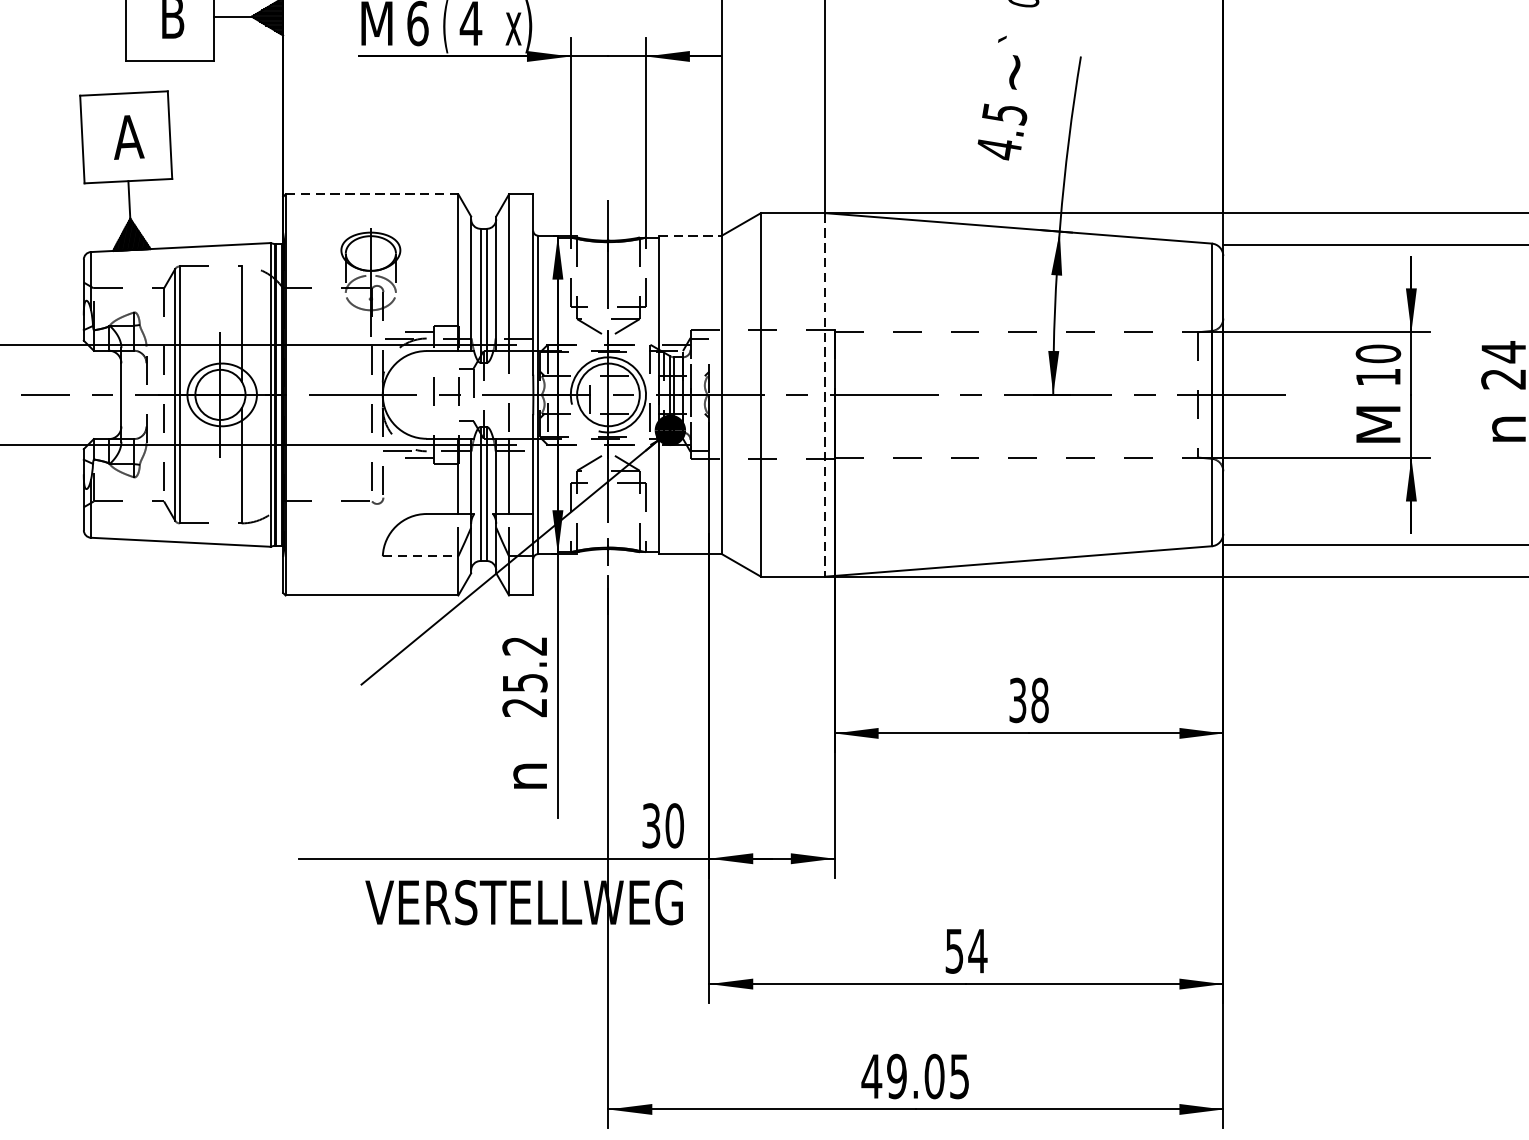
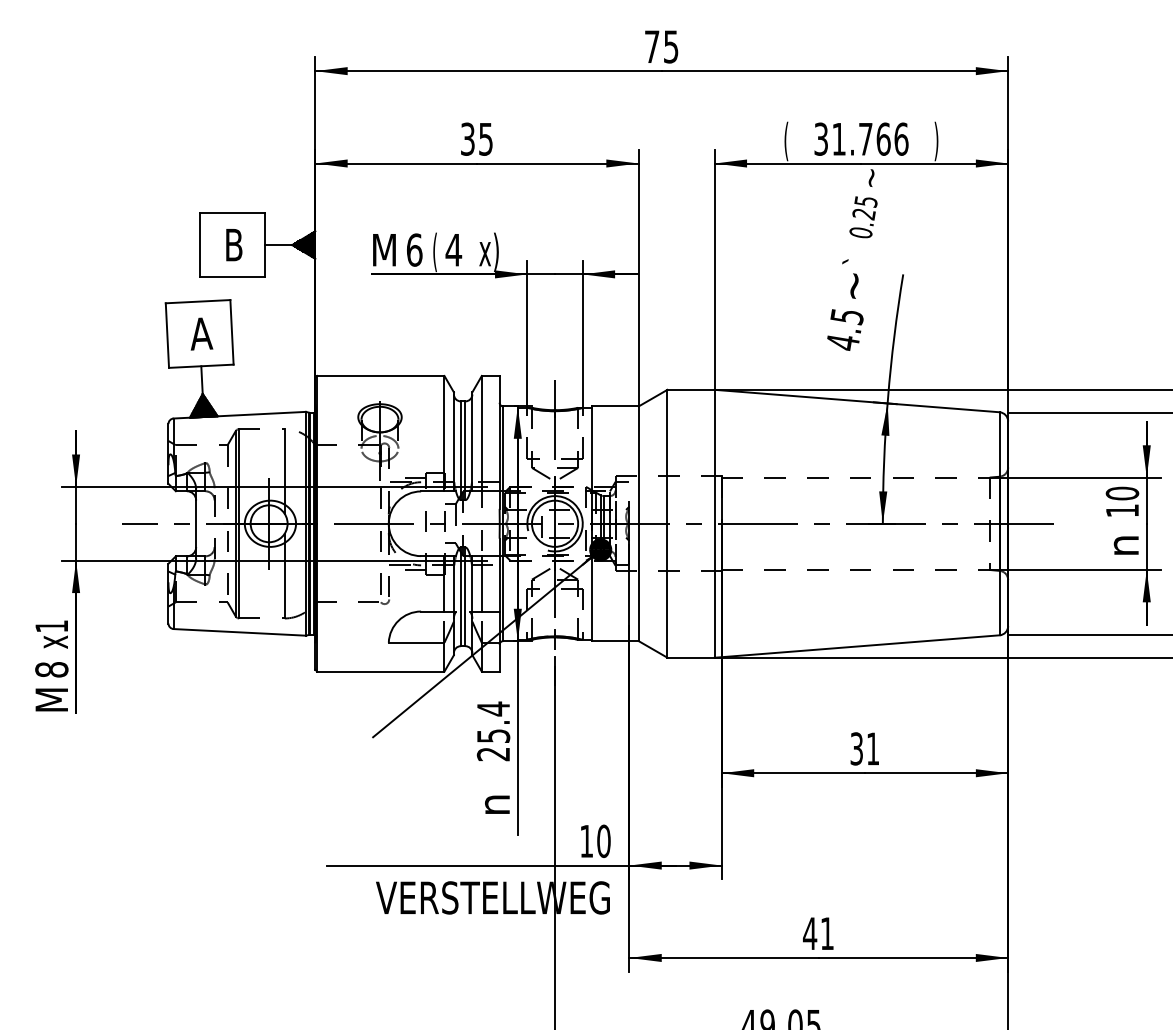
line: (371, 193) -> (380, 375), dashed -> solid
line: (690, 235) -> (615, 406), dashed -> solid
line: (824, 394) -> (714, 523), dashed -> solid
text: (1378, 424) -> (1122, 545), M -> n
line: (420, 556) -> (416, 642), dashed -> solid
text: (523, 645) -> (492, 708), 25.2 -> 25.4
text: (1039, 699) -> (872, 748), 38 -> 31
text: (651, 826) -> (586, 841), 30 -> 10
text: (965, 950) -> (818, 933), 54 -> 41

